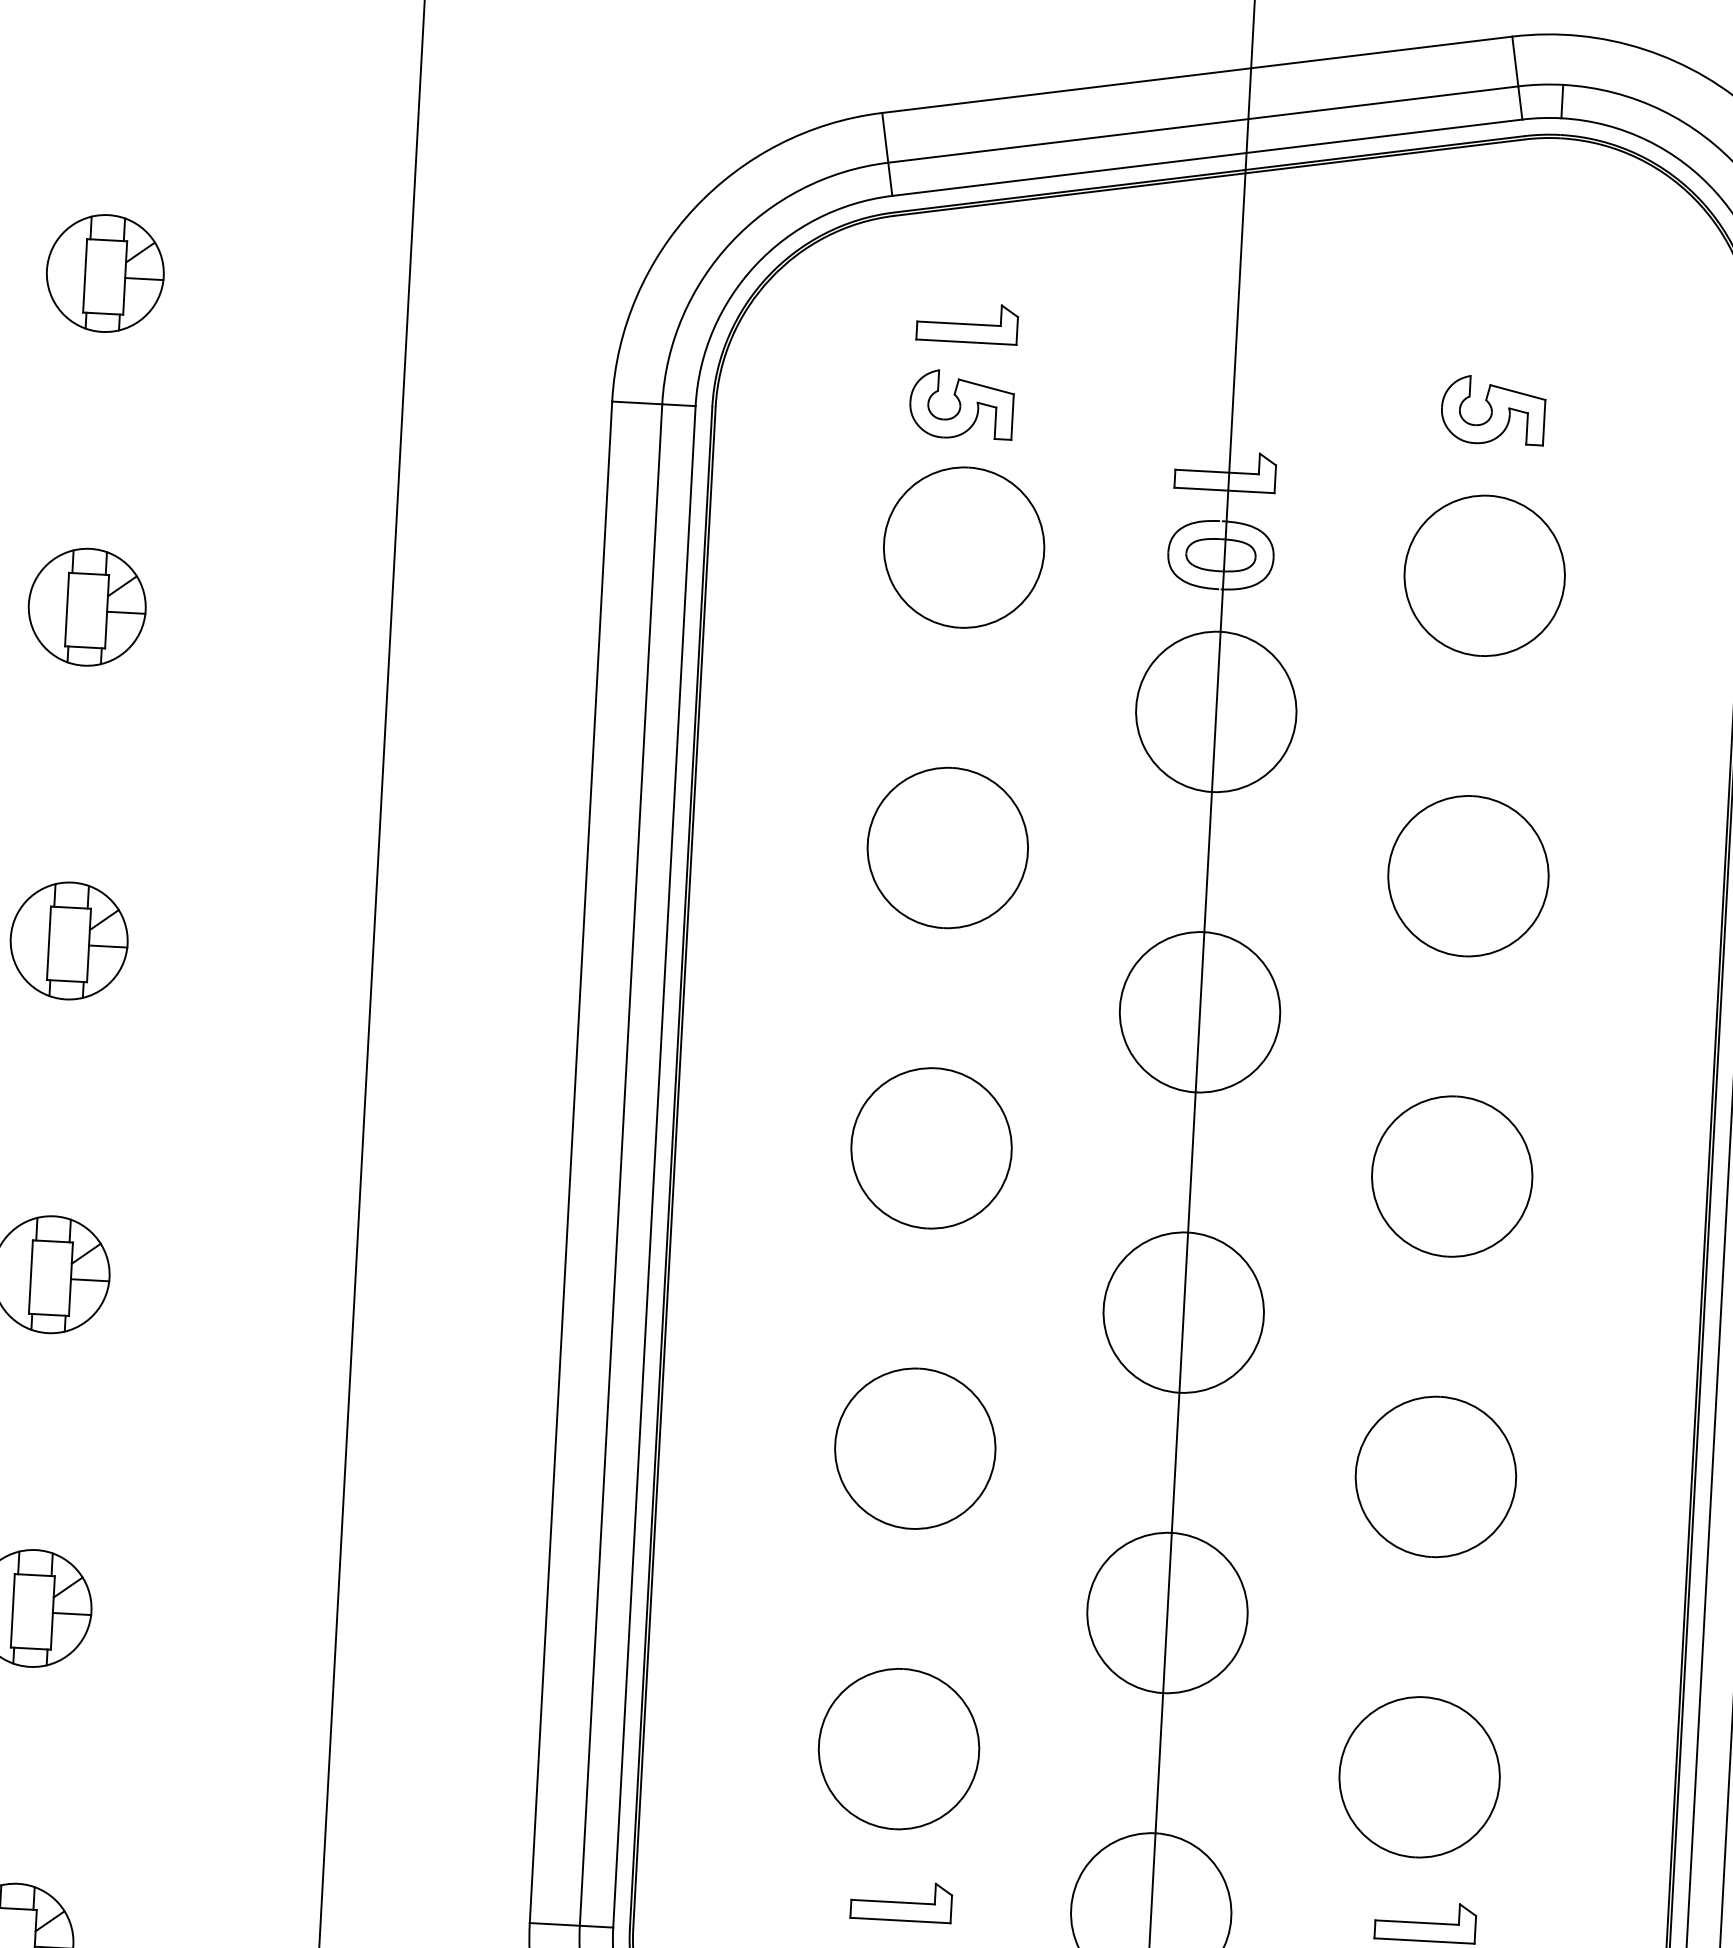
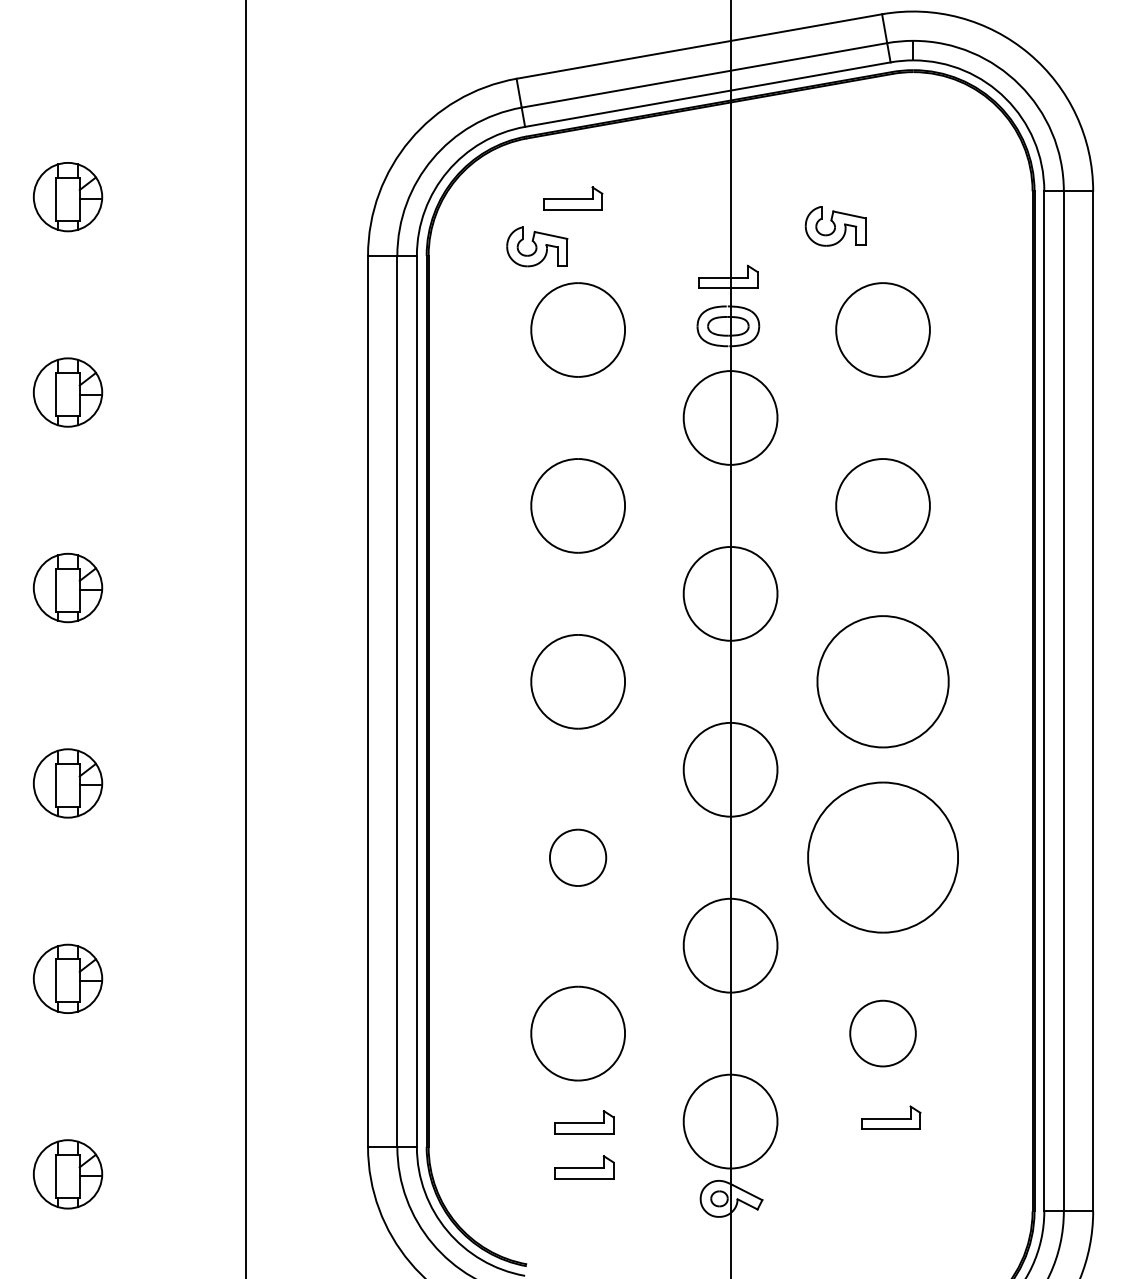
part: (962, 404) -> (537, 246), moved
part: (1492, 410) -> (835, 226), moved
part: (1451, 1175) -> (882, 681), size x1.4
part: (914, 1448) -> (577, 857), size x0.6
part: (1434, 1476) -> (882, 857), size x1.6
part: (1418, 1776) -> (882, 1033), size x0.7

